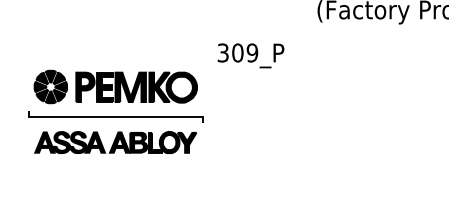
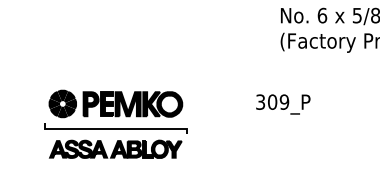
text: (251, 55) -> (283, 104), moved

